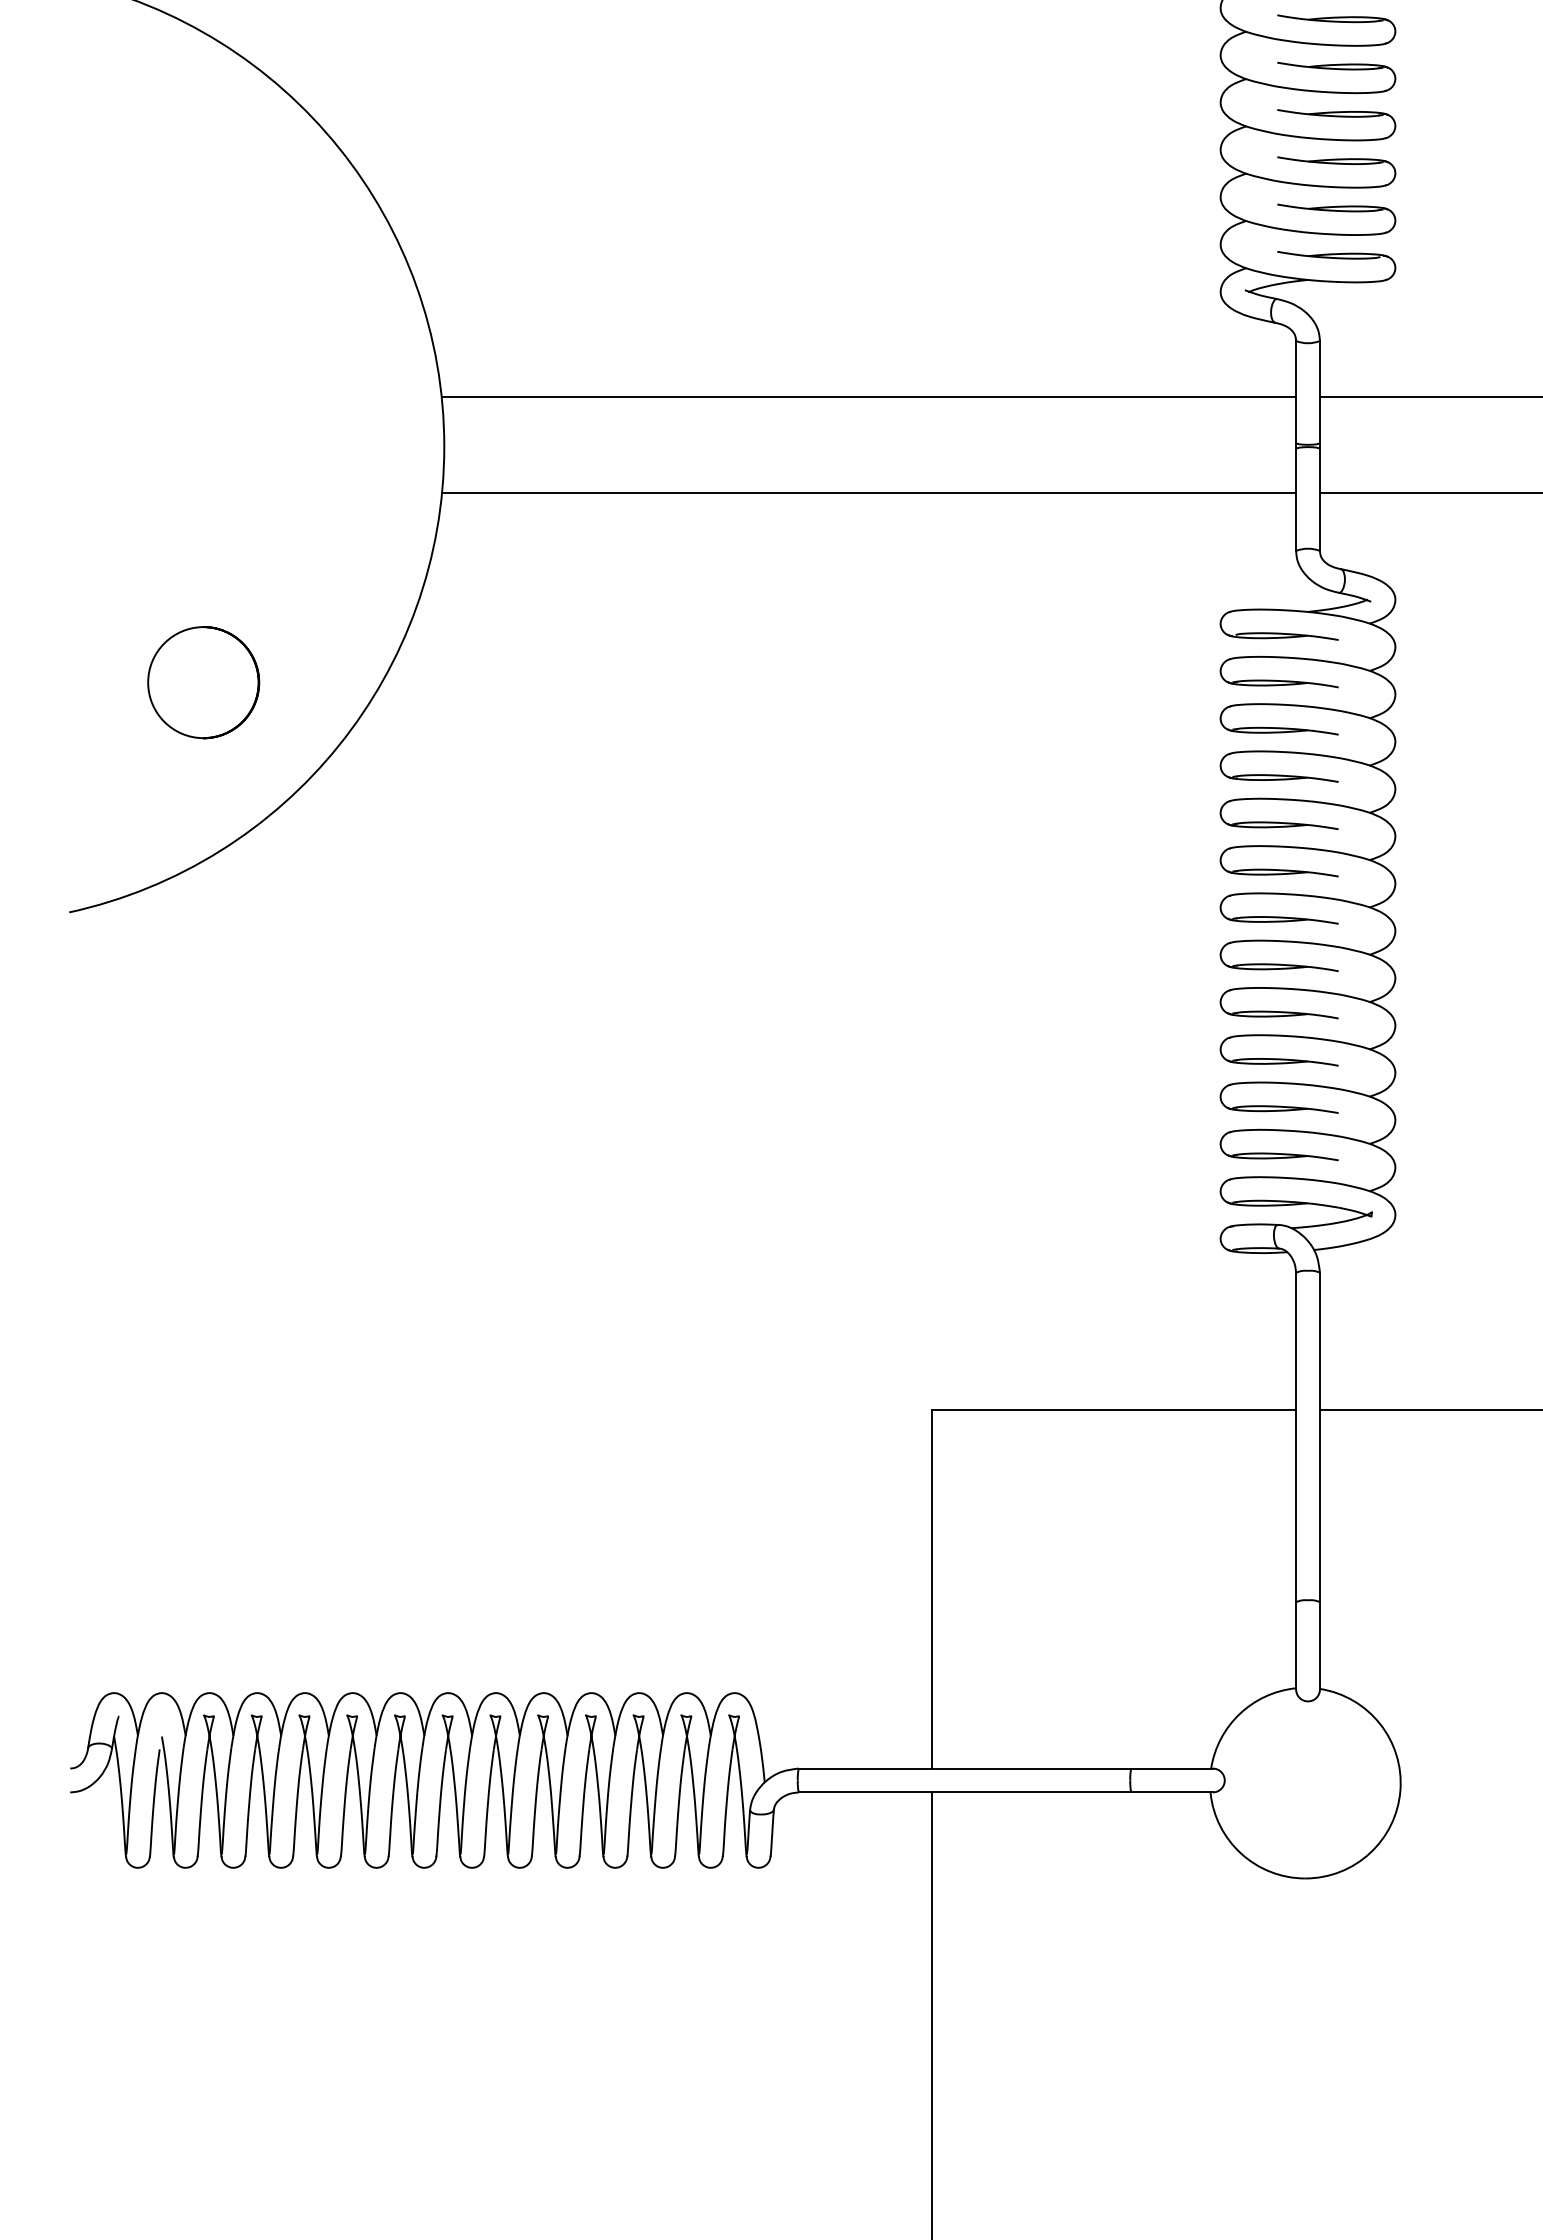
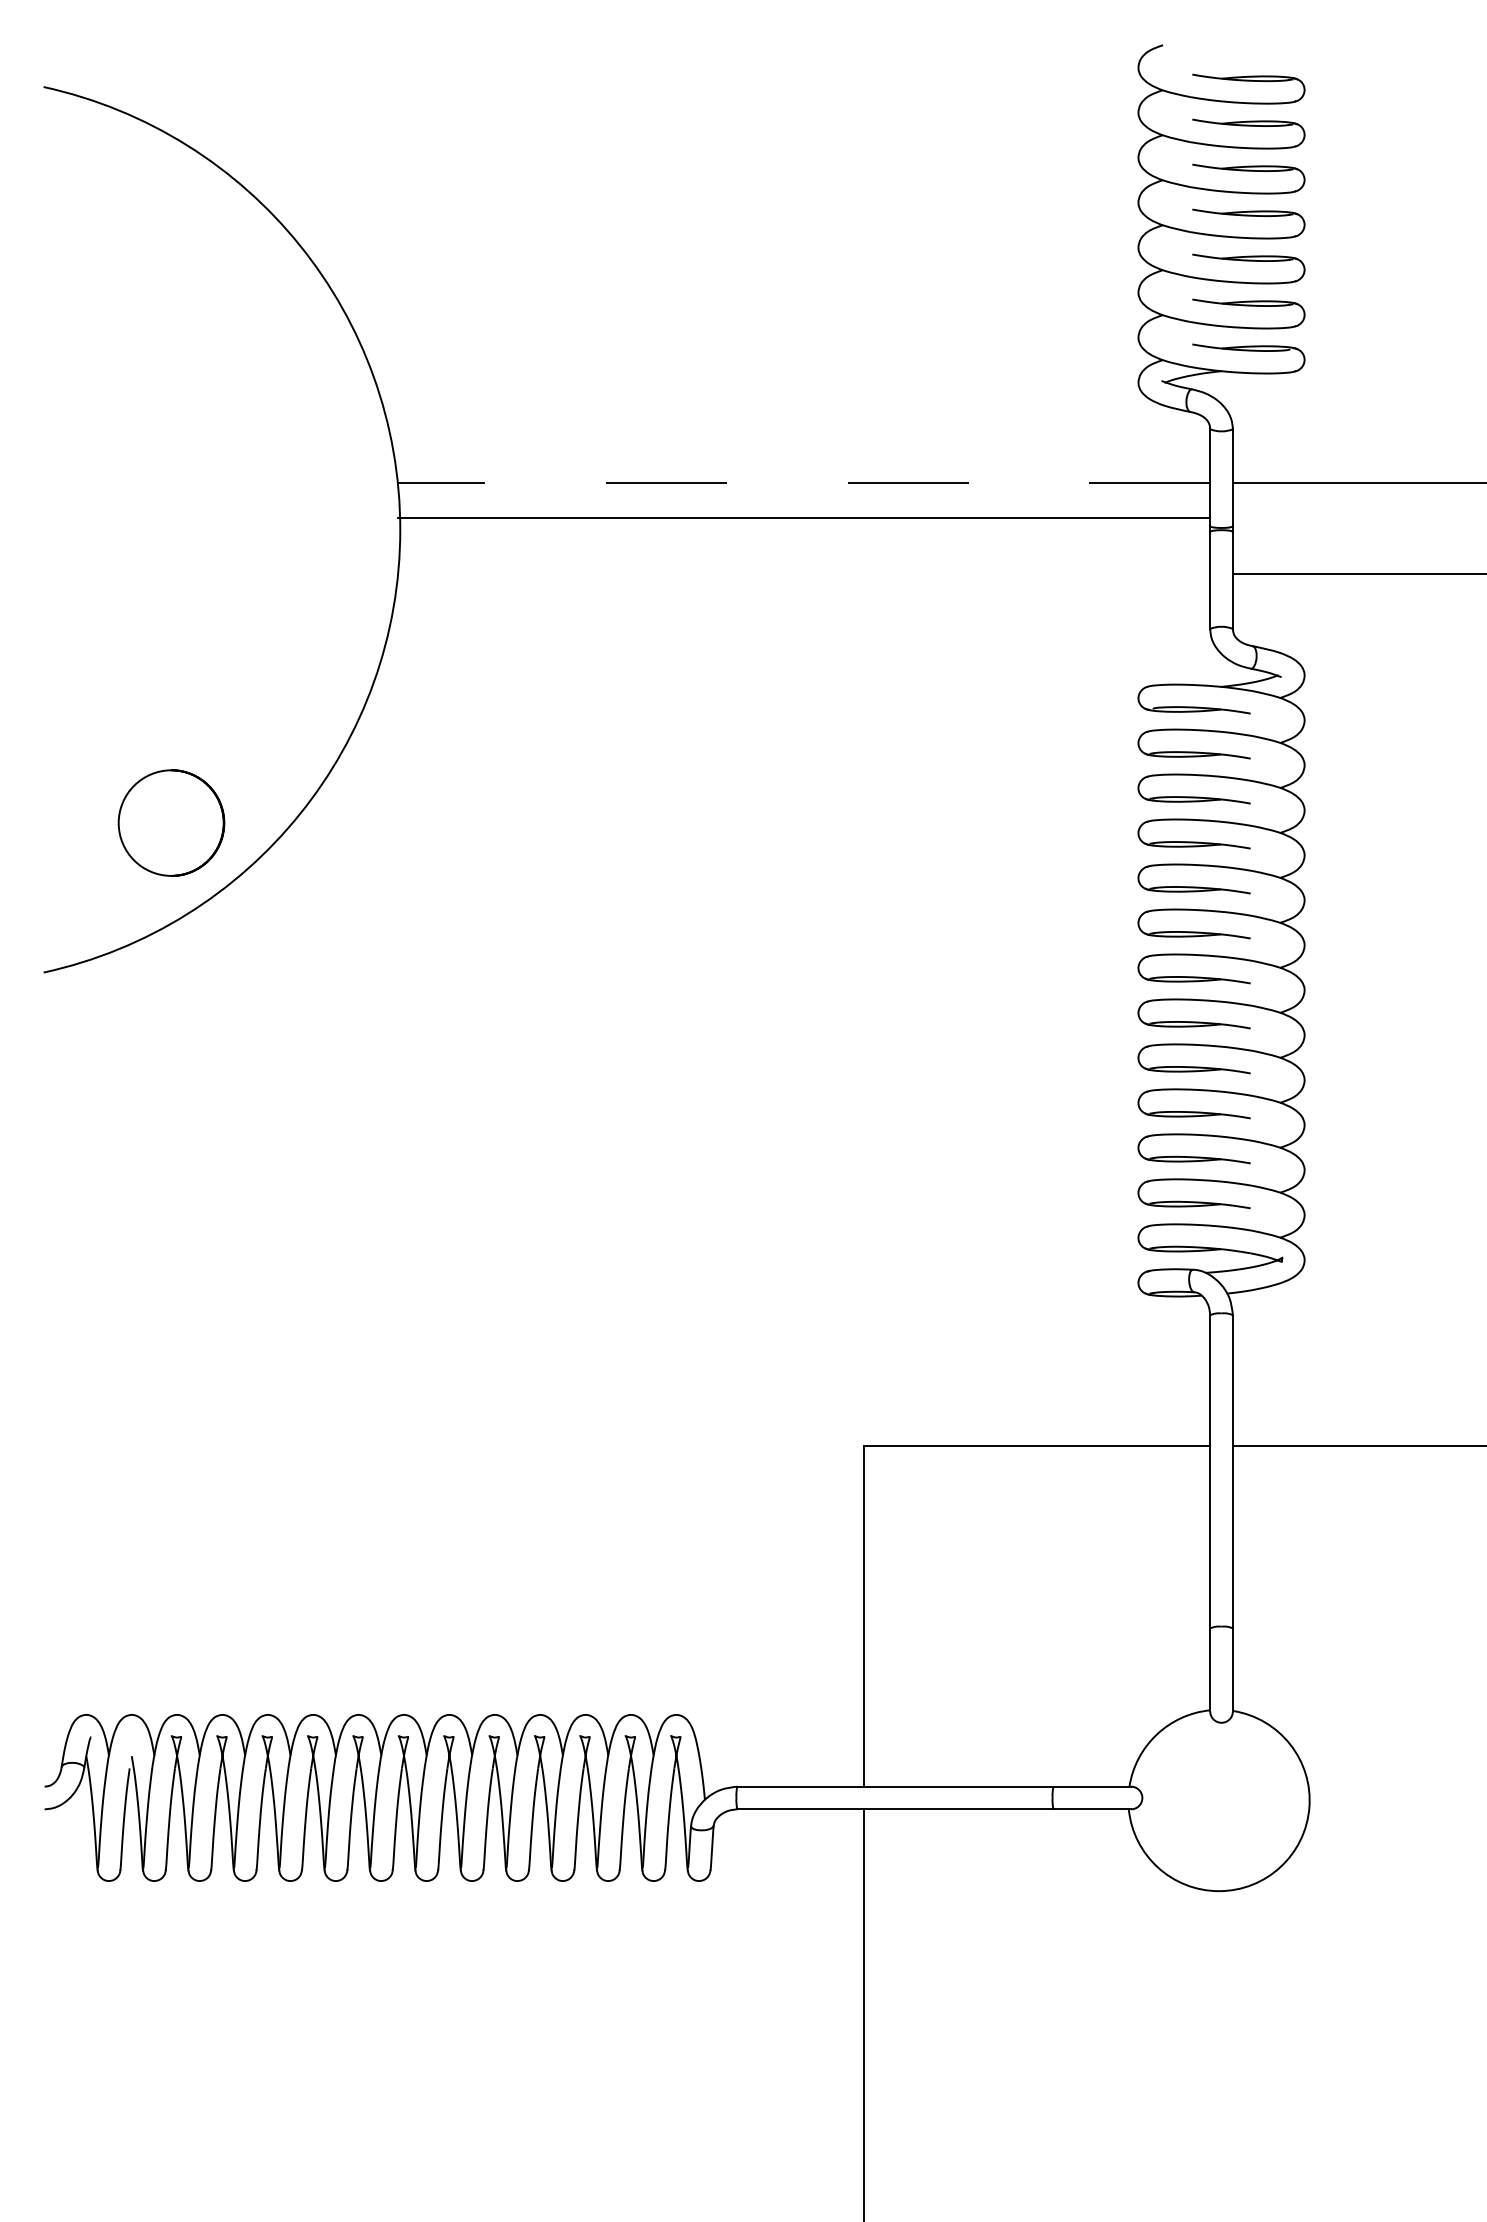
line: (868, 396) -> (803, 482), solid -> dashed
line: (869, 492) -> (804, 517), moved
part: (203, 681) -> (171, 822), moved

